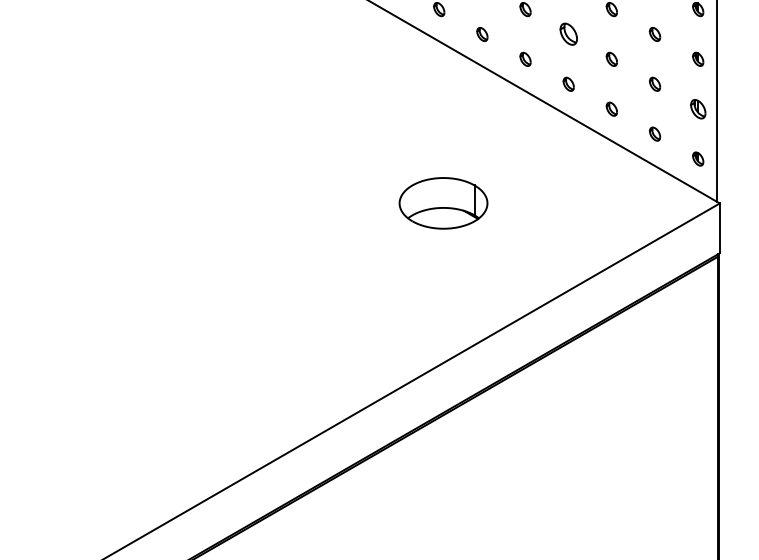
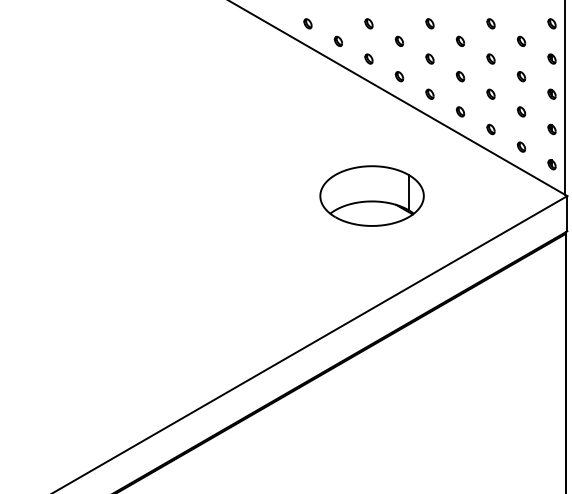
part: (568, 34) -> (460, 76), size x0.62
part: (697, 109) -> (551, 129), size x0.71
part: (442, 202) -> (371, 195), size x1.67

